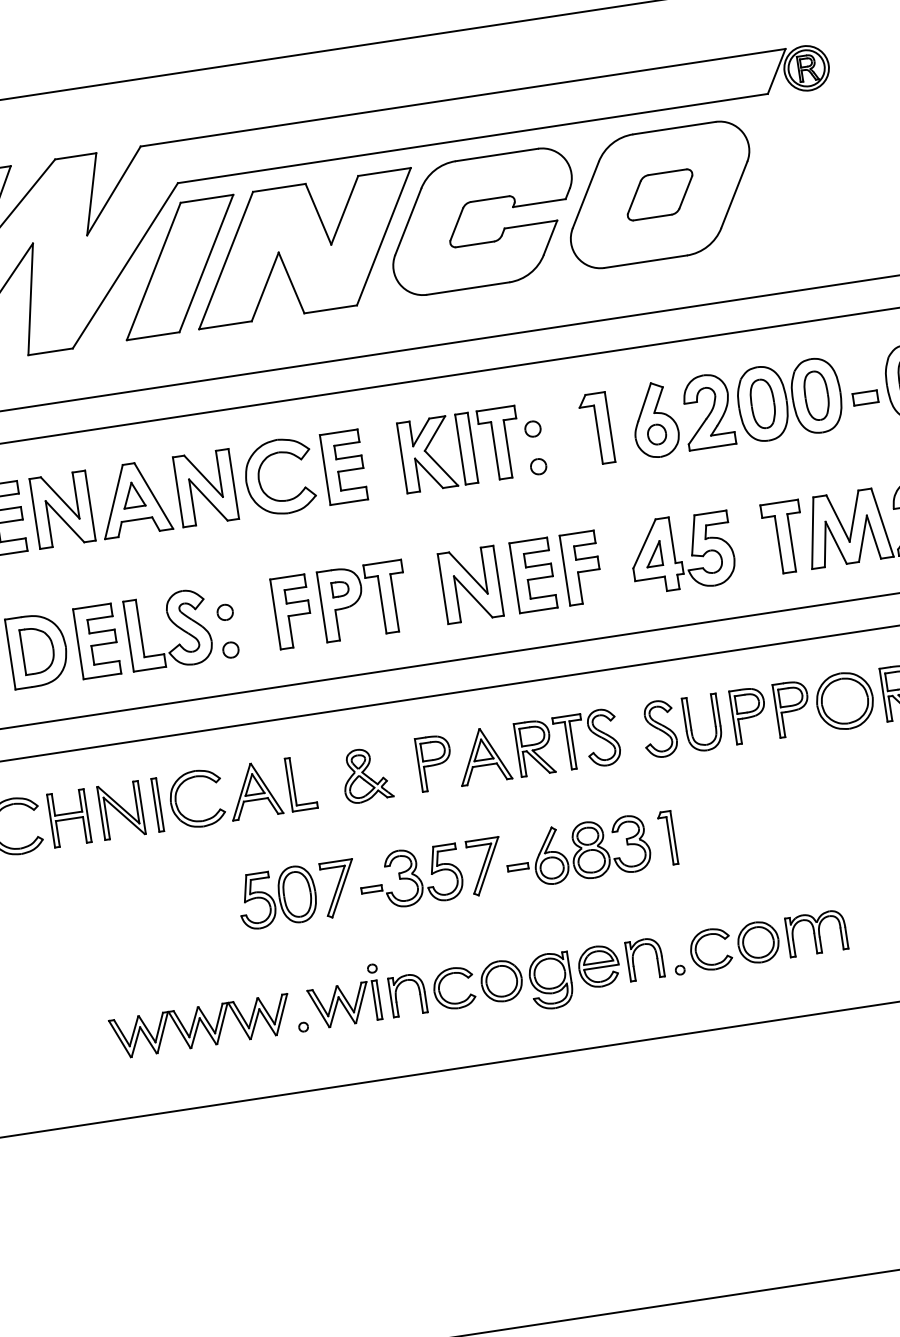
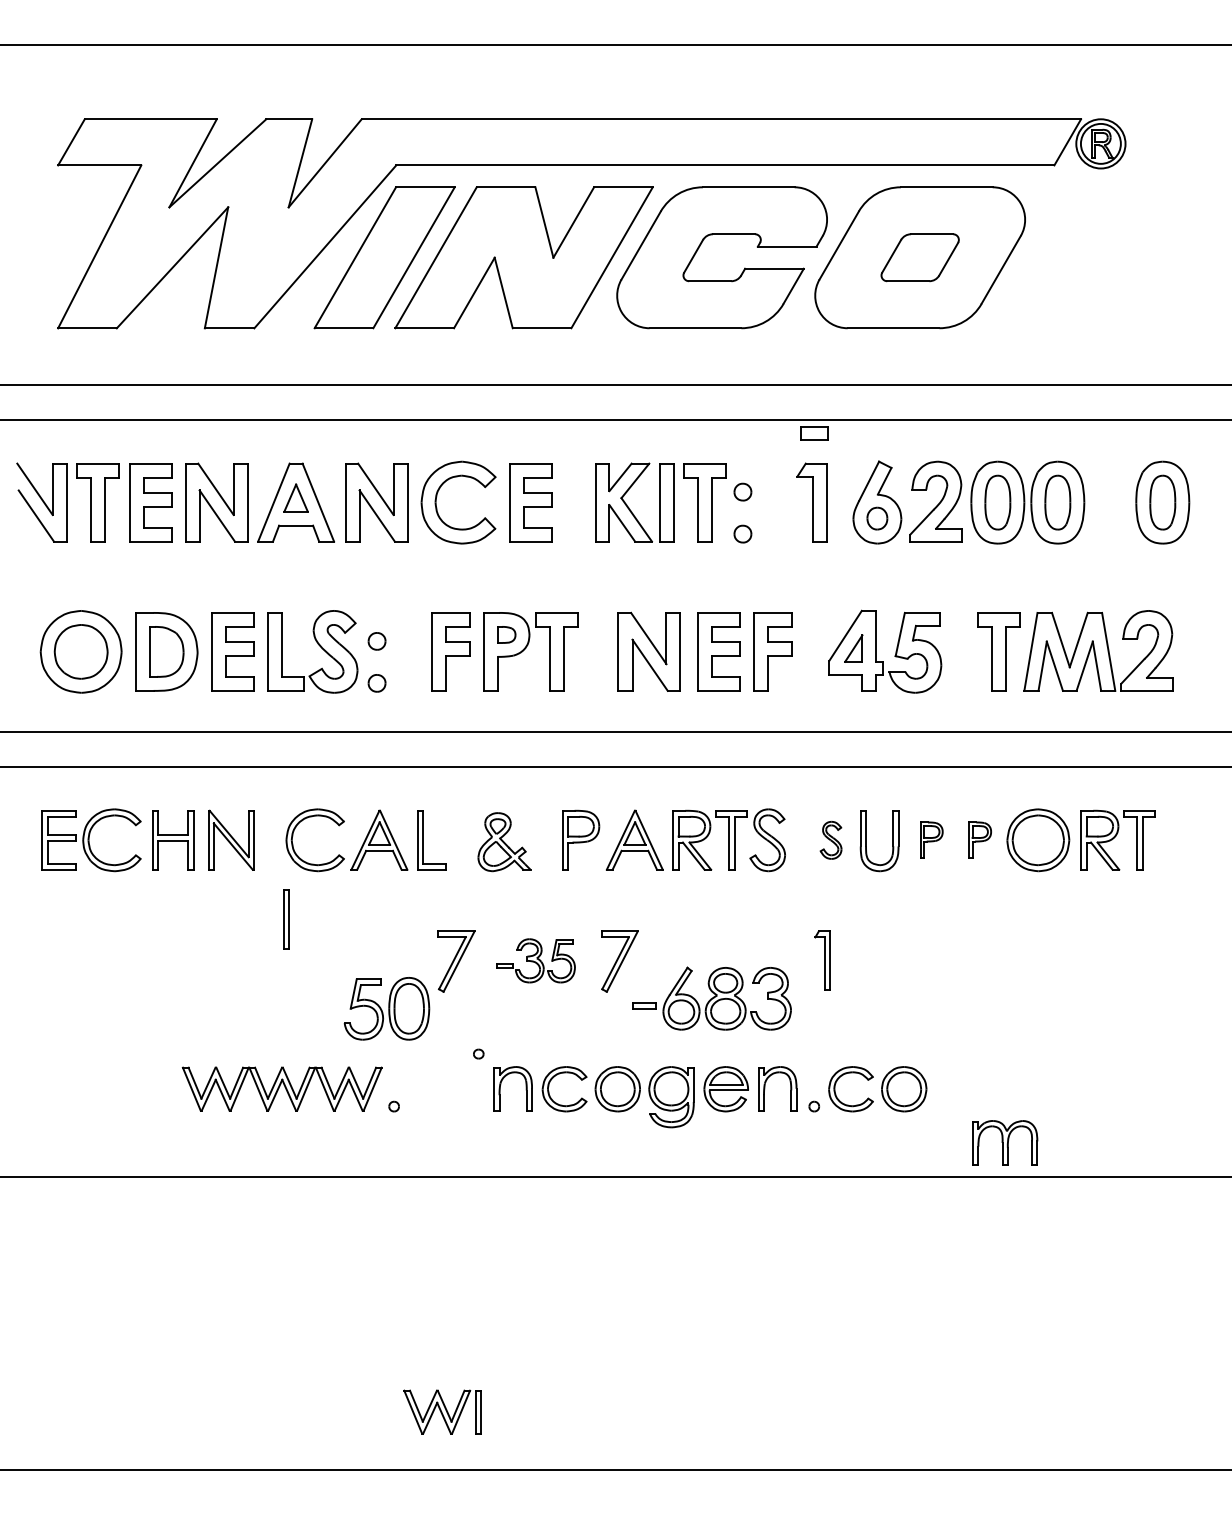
part: (865, 398) -> (814, 433), moved
part: (793, 708) -> (980, 839), size x0.6
part: (749, 714) -> (931, 839), size x0.6
part: (658, 729) -> (830, 840), size x0.6
part: (157, 805) -> (286, 919), moved
part: (577, 851) -> (711, 998), moved
part: (410, 877) -> (535, 960), size x0.7
part: (276, 897) -> (386, 1008), moved
part: (816, 932) -> (1005, 1142), moved
part: (344, 1004) -> (442, 1411), moved

